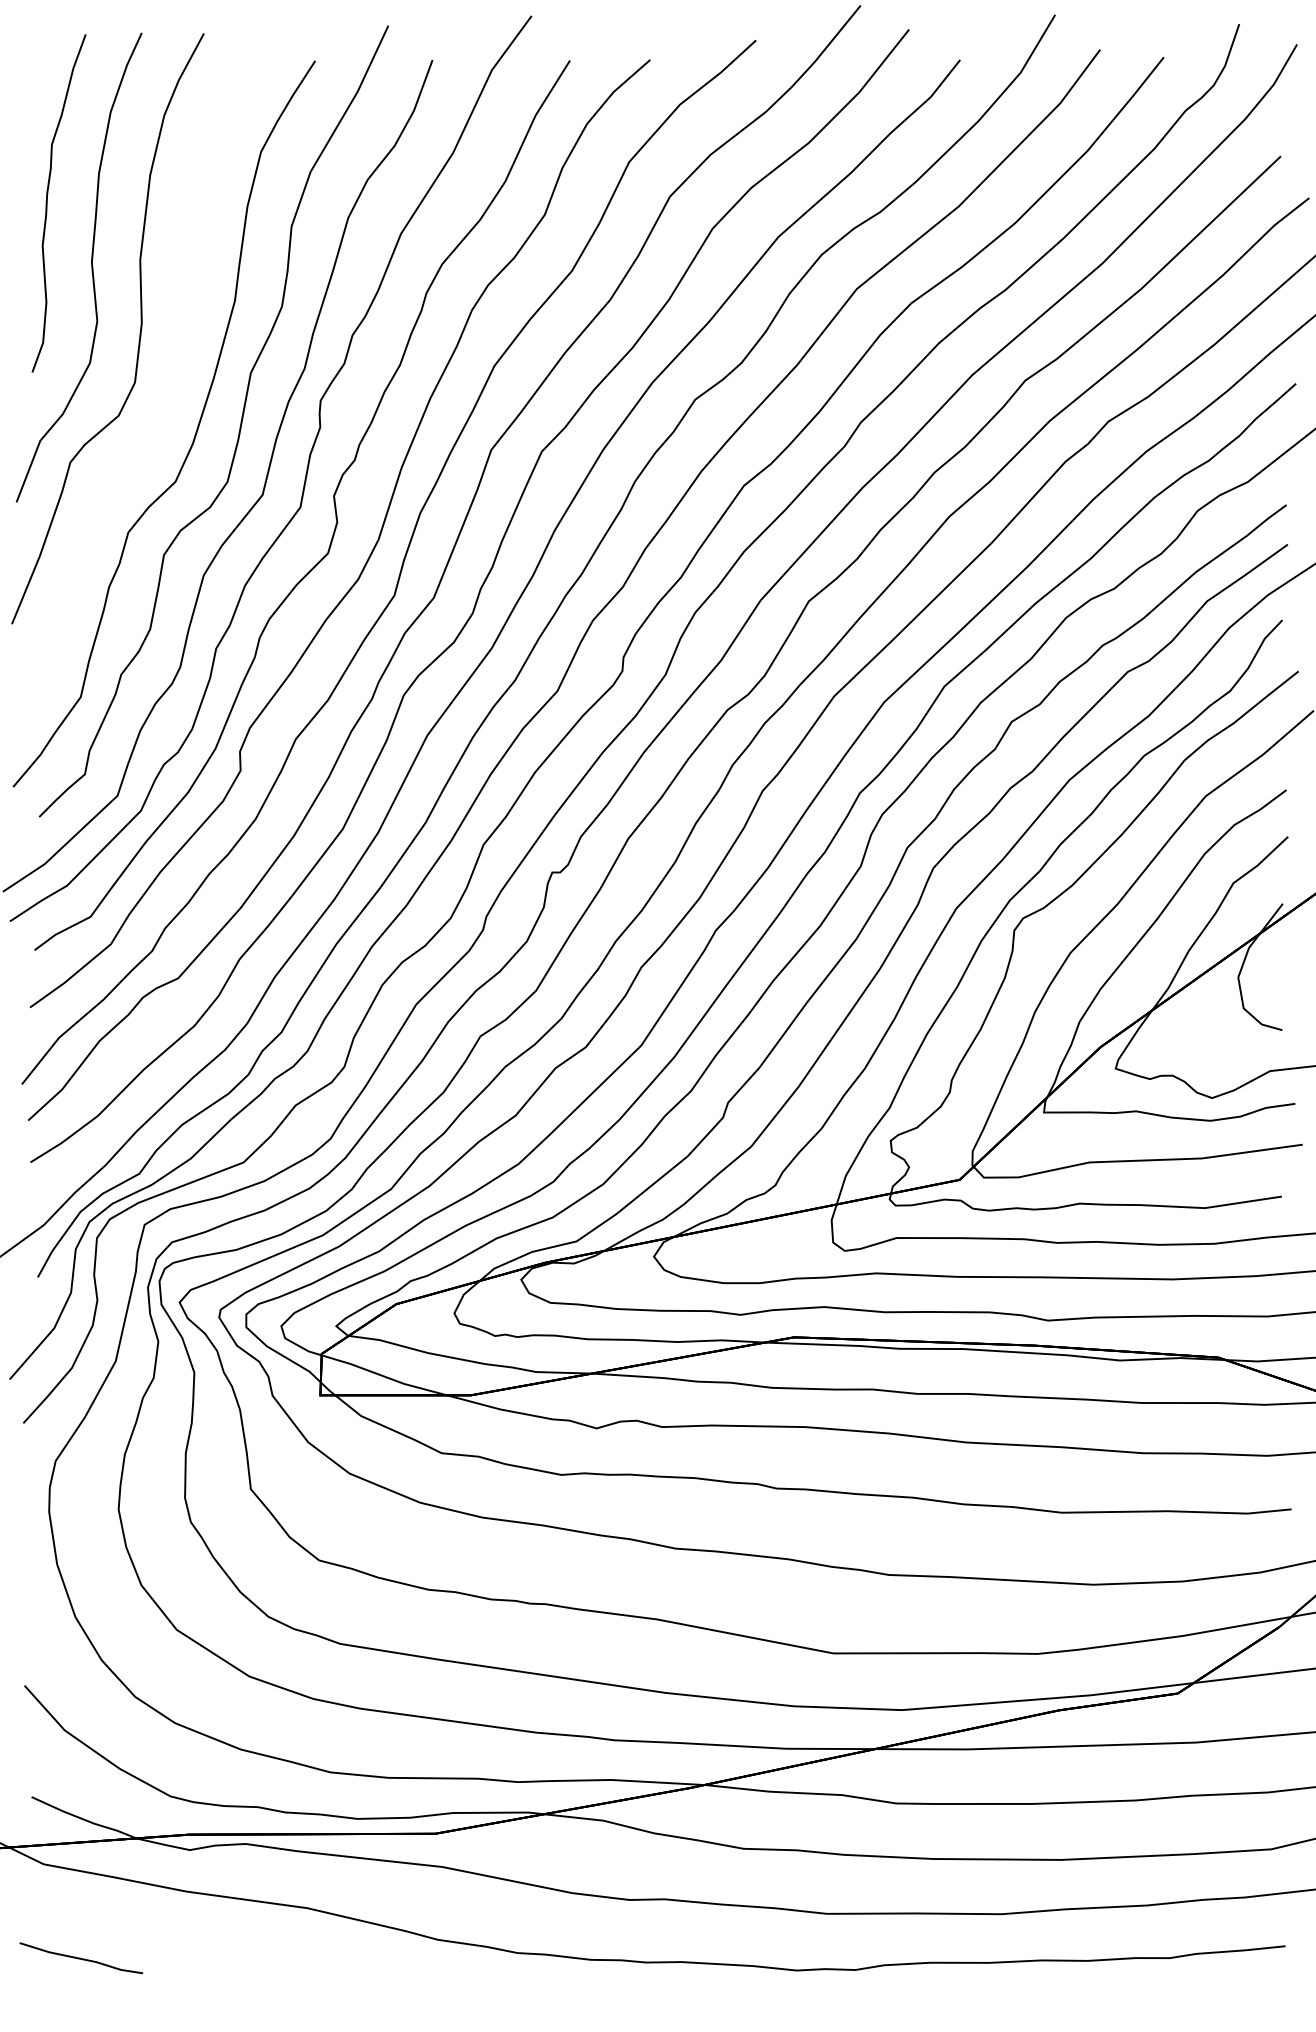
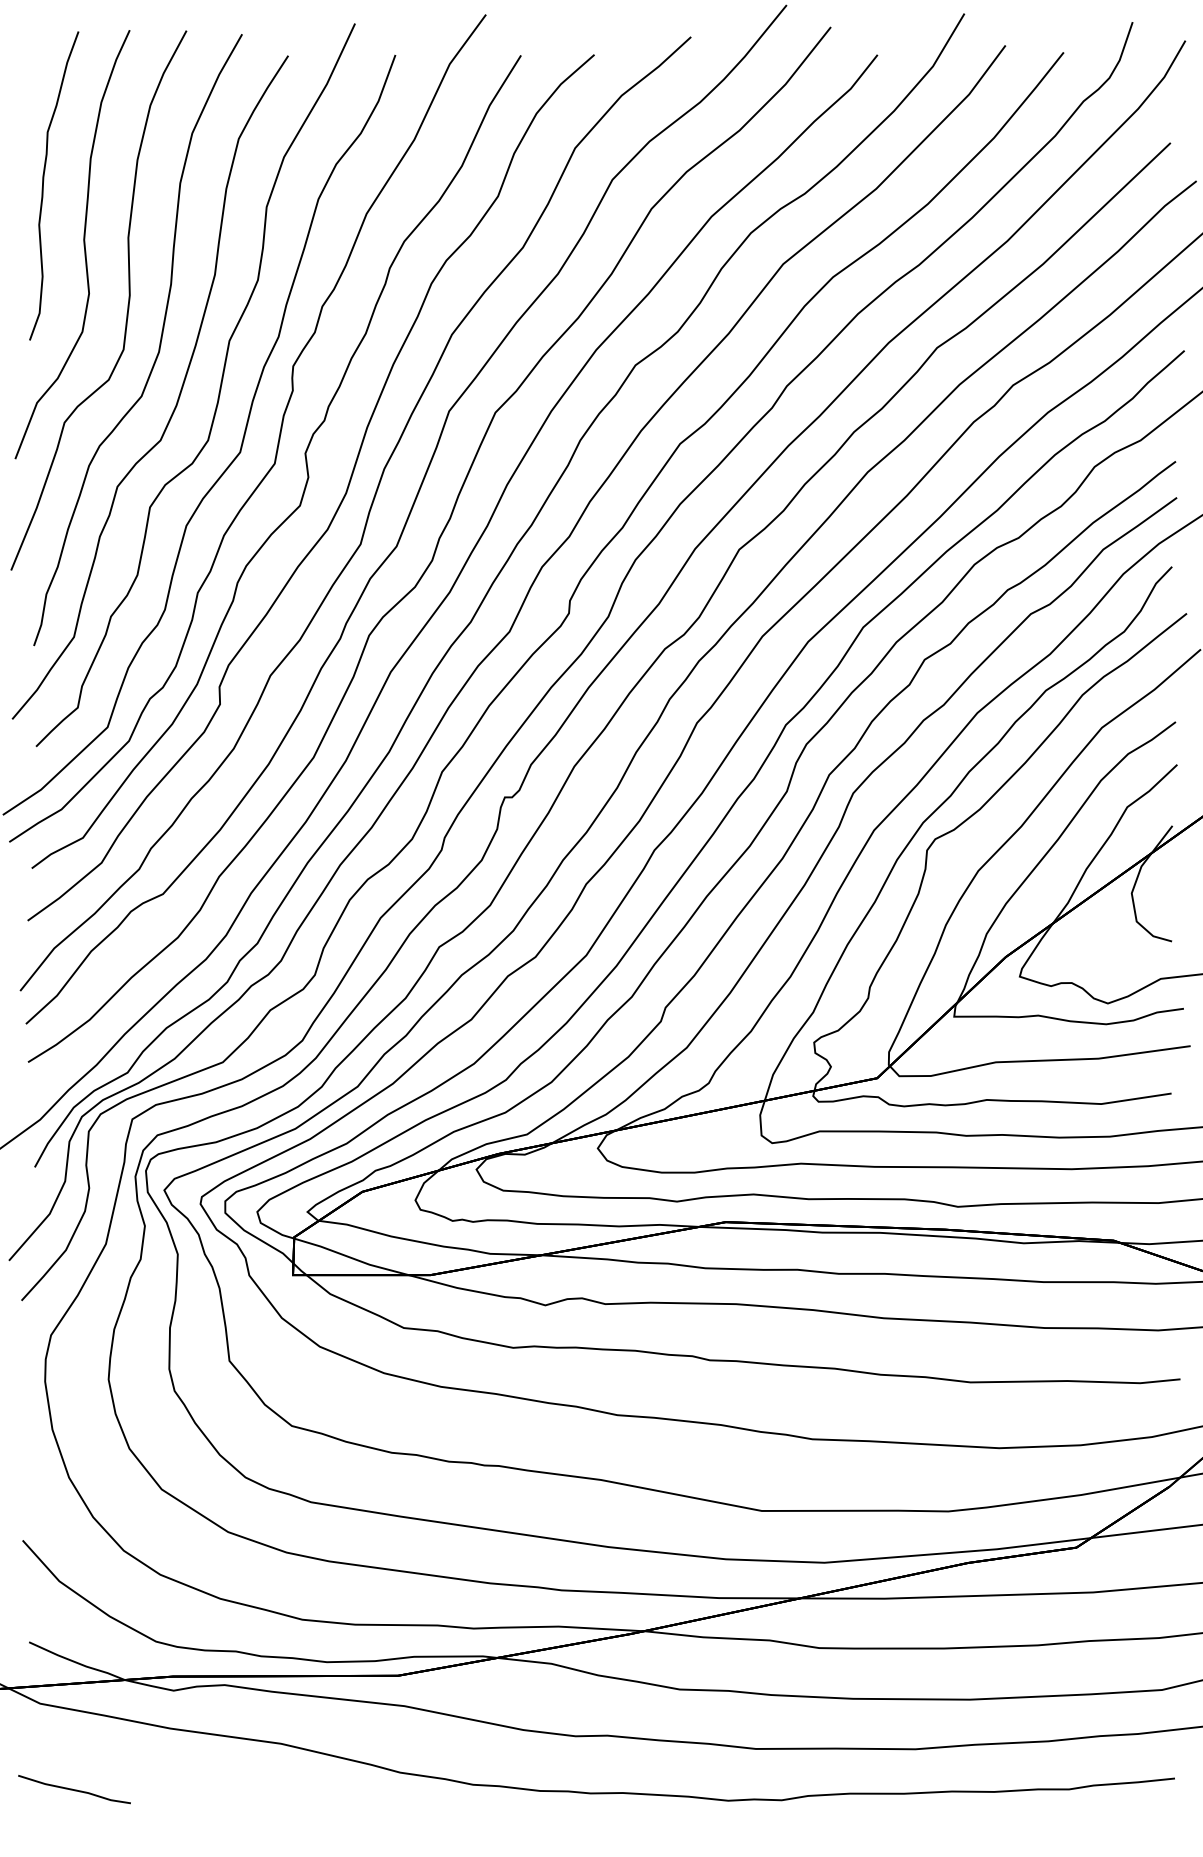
part: (174, 374) -> (159, 342), added

